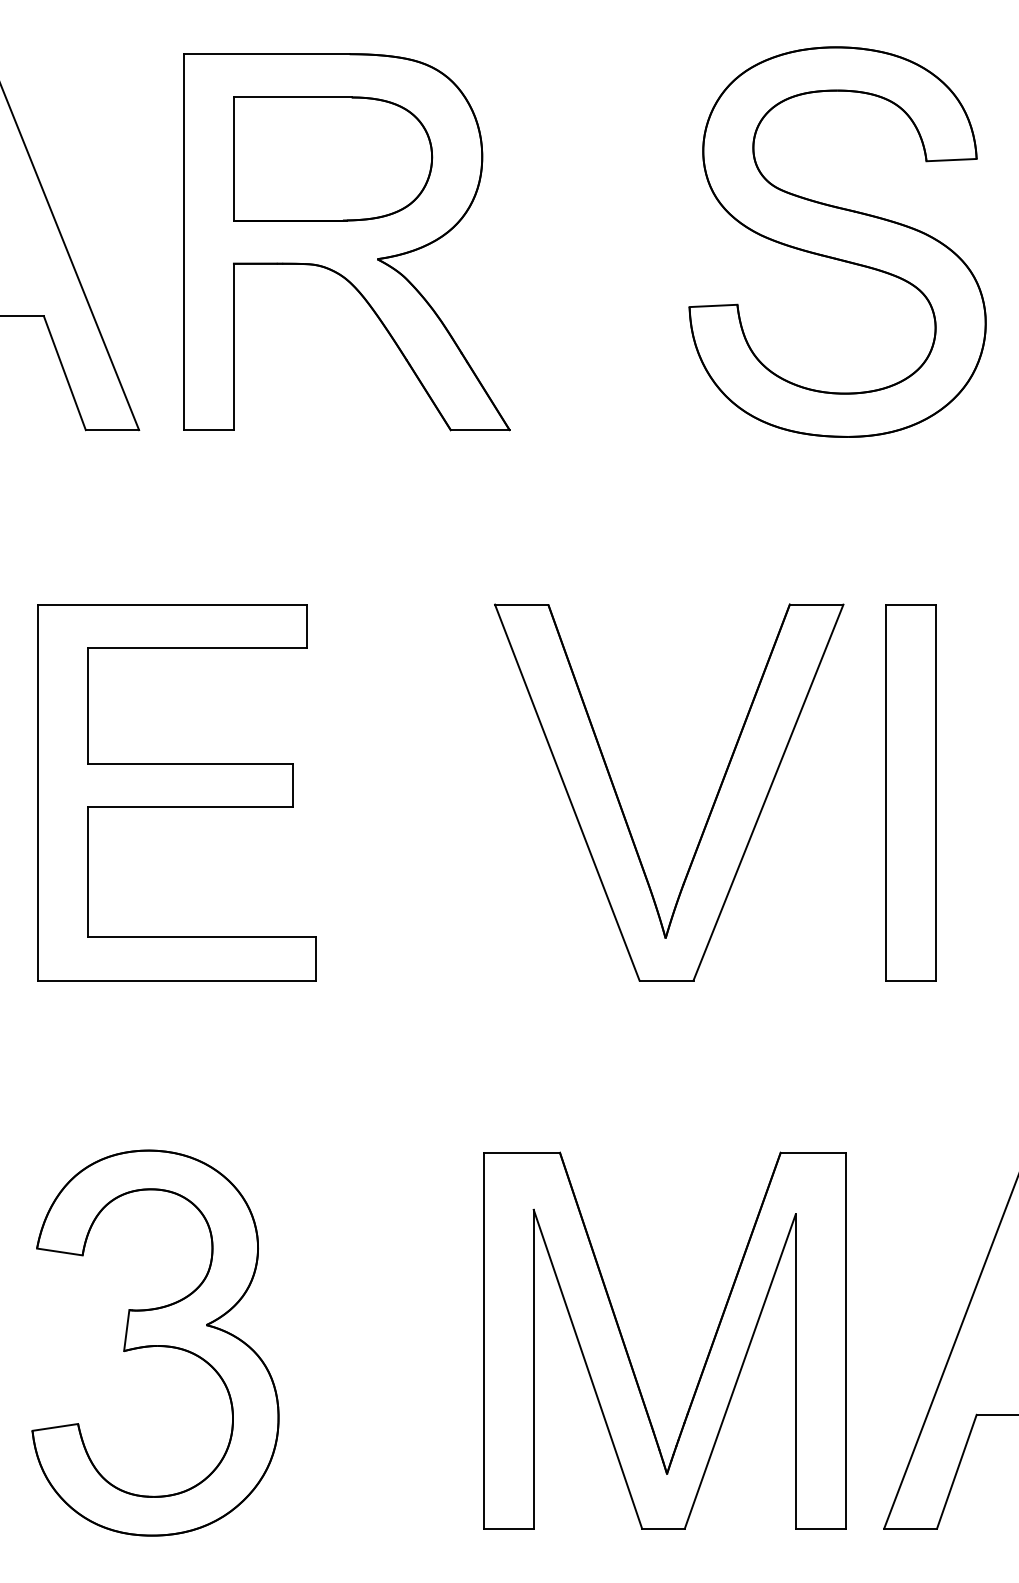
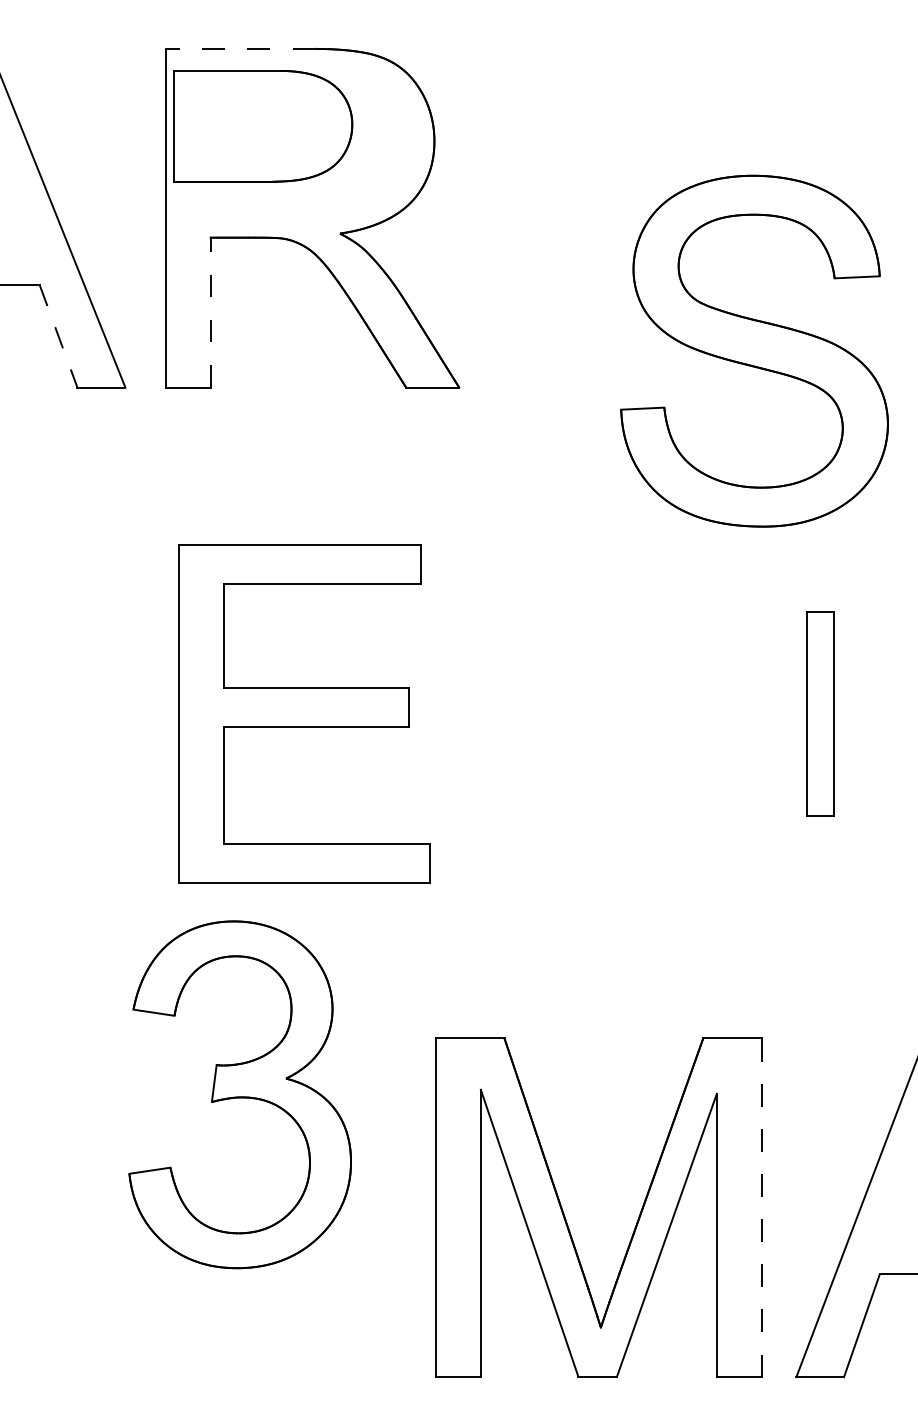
line: (266, 53) -> (240, 48), solid -> dashed
part: (333, 159) -> (263, 126), moved
part: (837, 241) -> (754, 350), moved
line: (233, 346) -> (210, 312), solid -> dashed
line: (64, 373) -> (58, 336), solid -> dashed
part: (176, 792) -> (304, 713), moved
part: (910, 792) -> (820, 713), size x0.6
part: (709, 810) -> (639, 730), removed
line: (845, 1340) -> (761, 1207), solid -> dashed
part: (154, 1342) -> (239, 1094), moved

